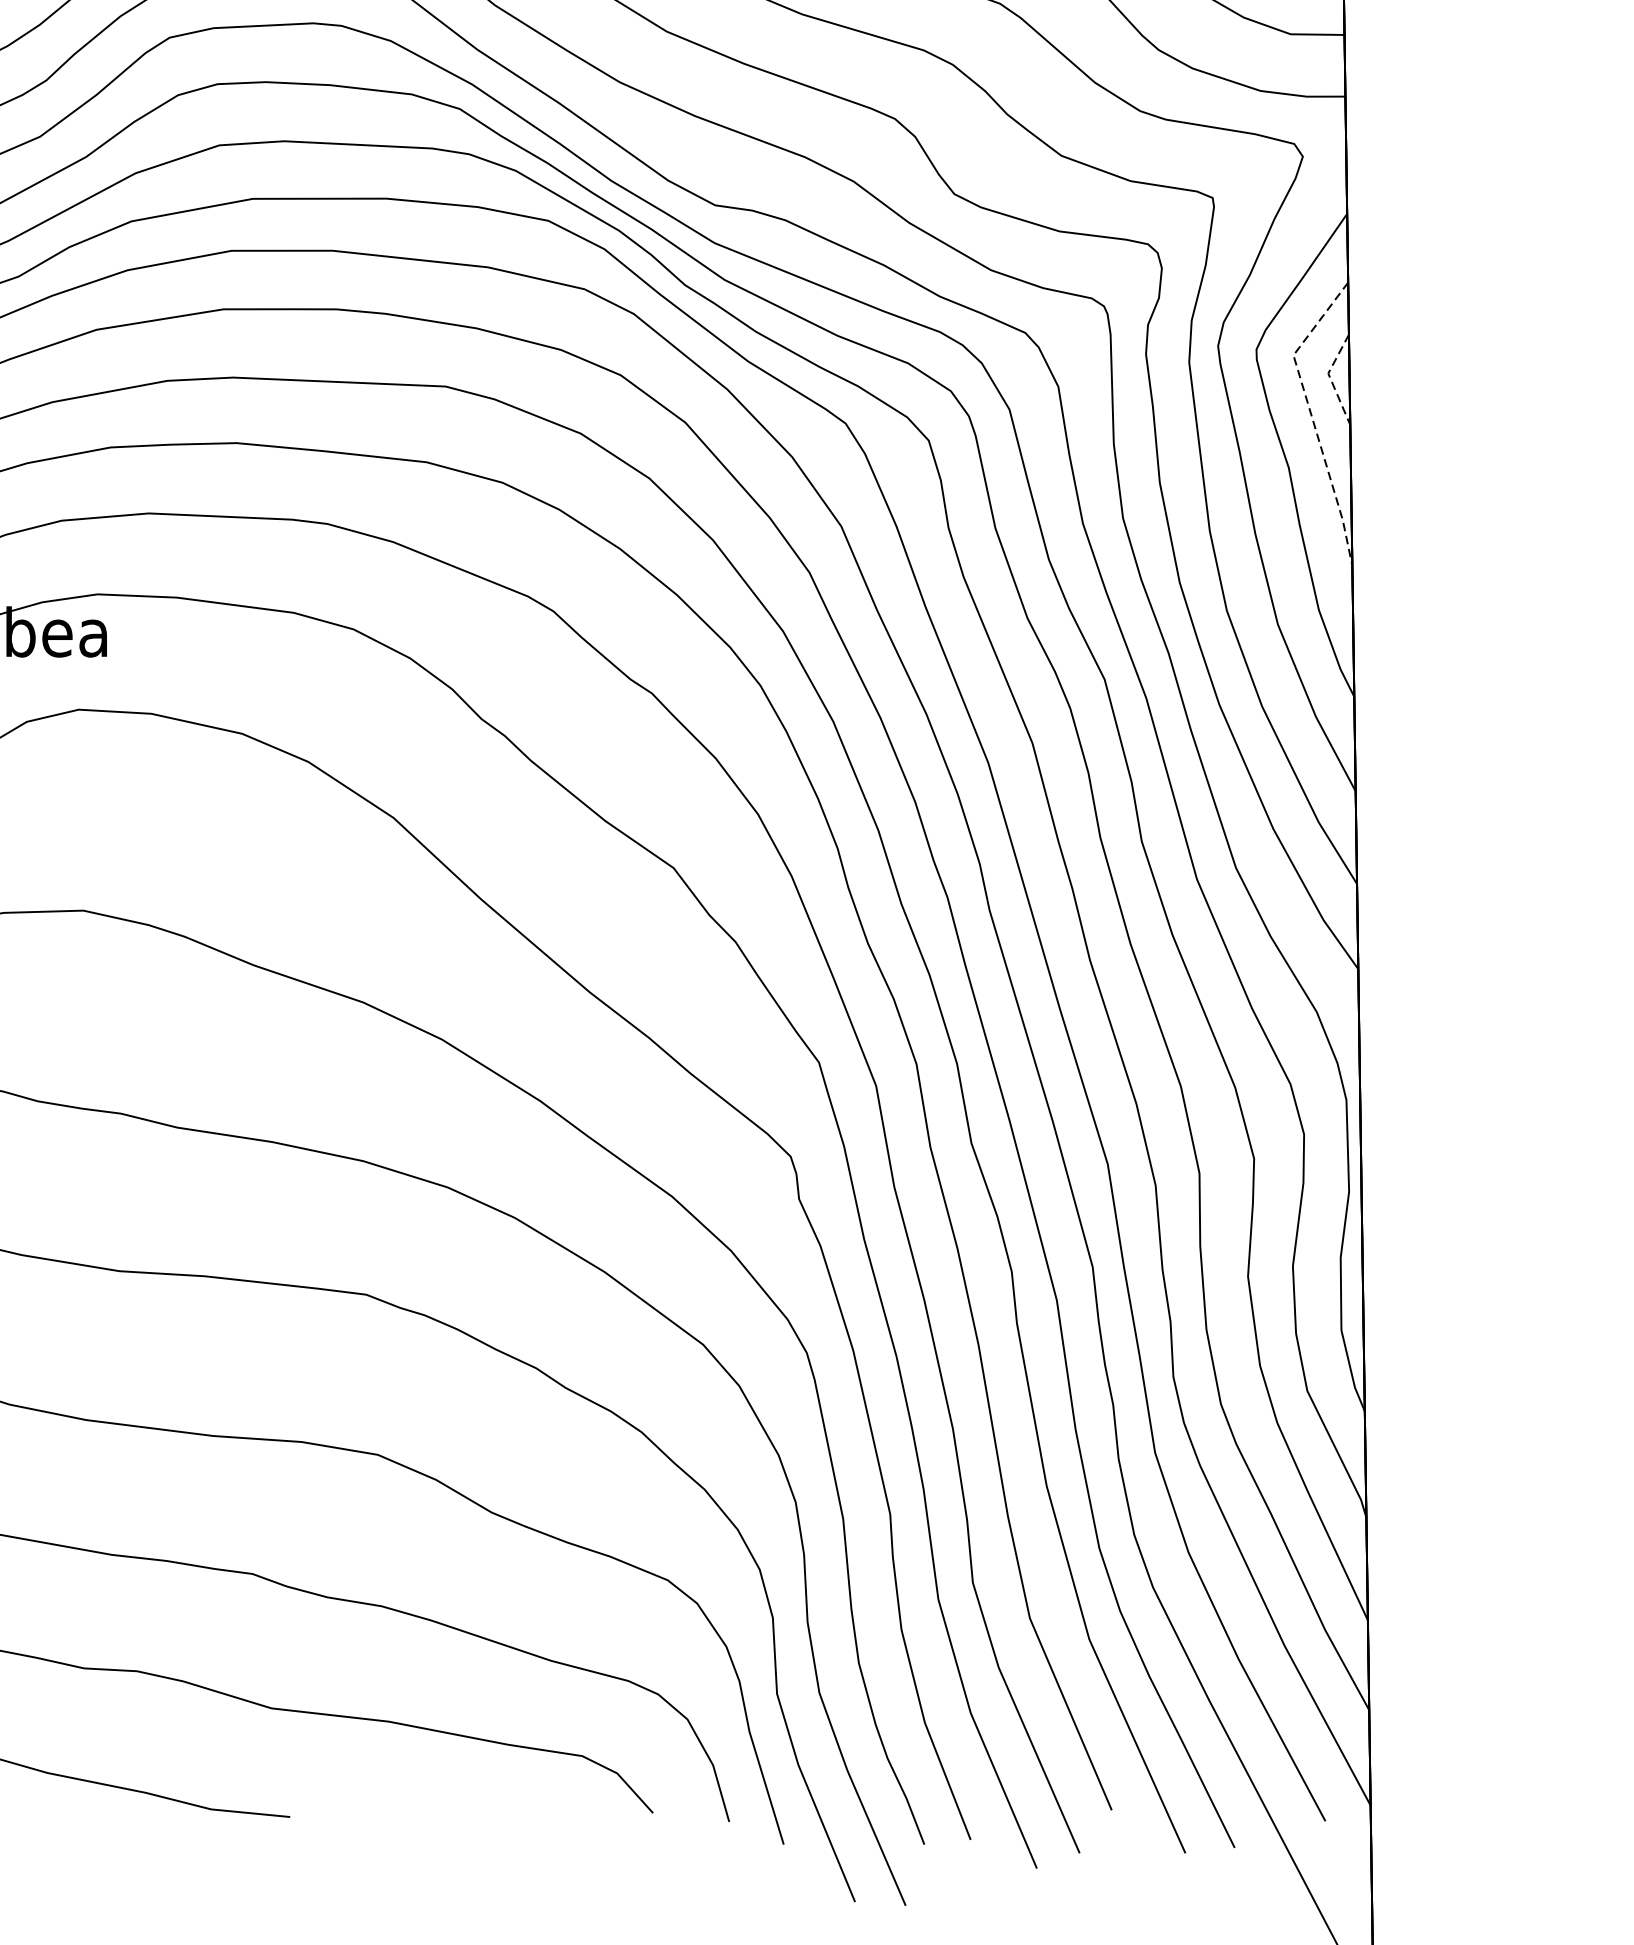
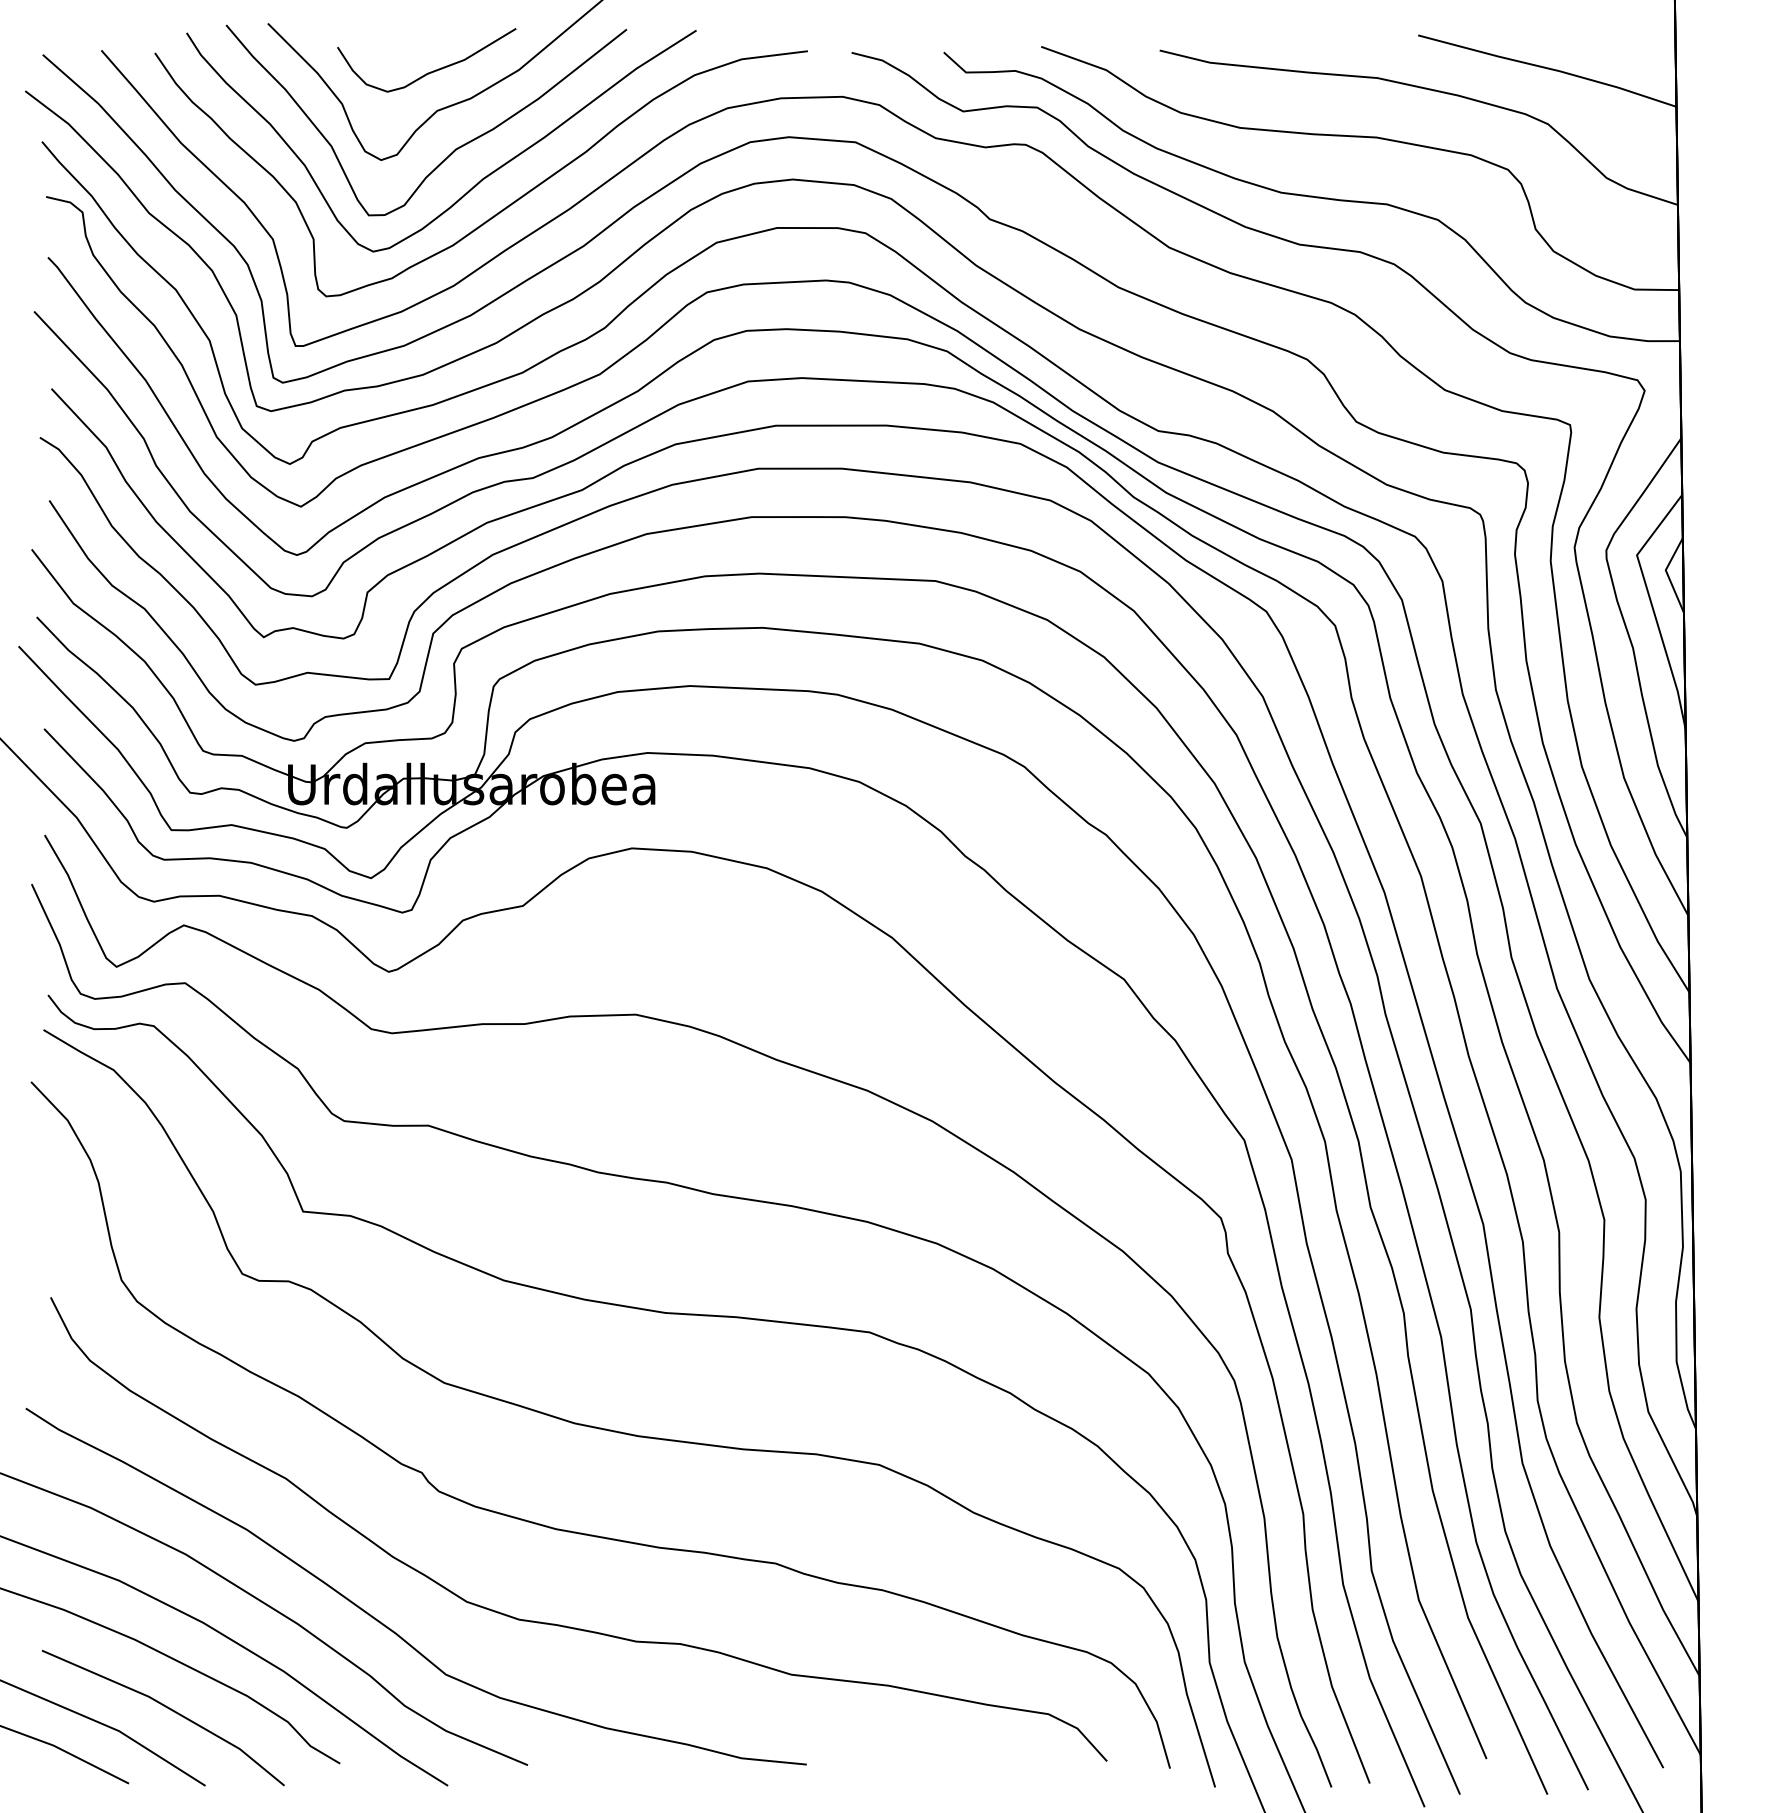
line: (1330, 378) -> (1667, 574), dashed -> solid
line: (1312, 416) -> (1652, 605), dashed -> solid

